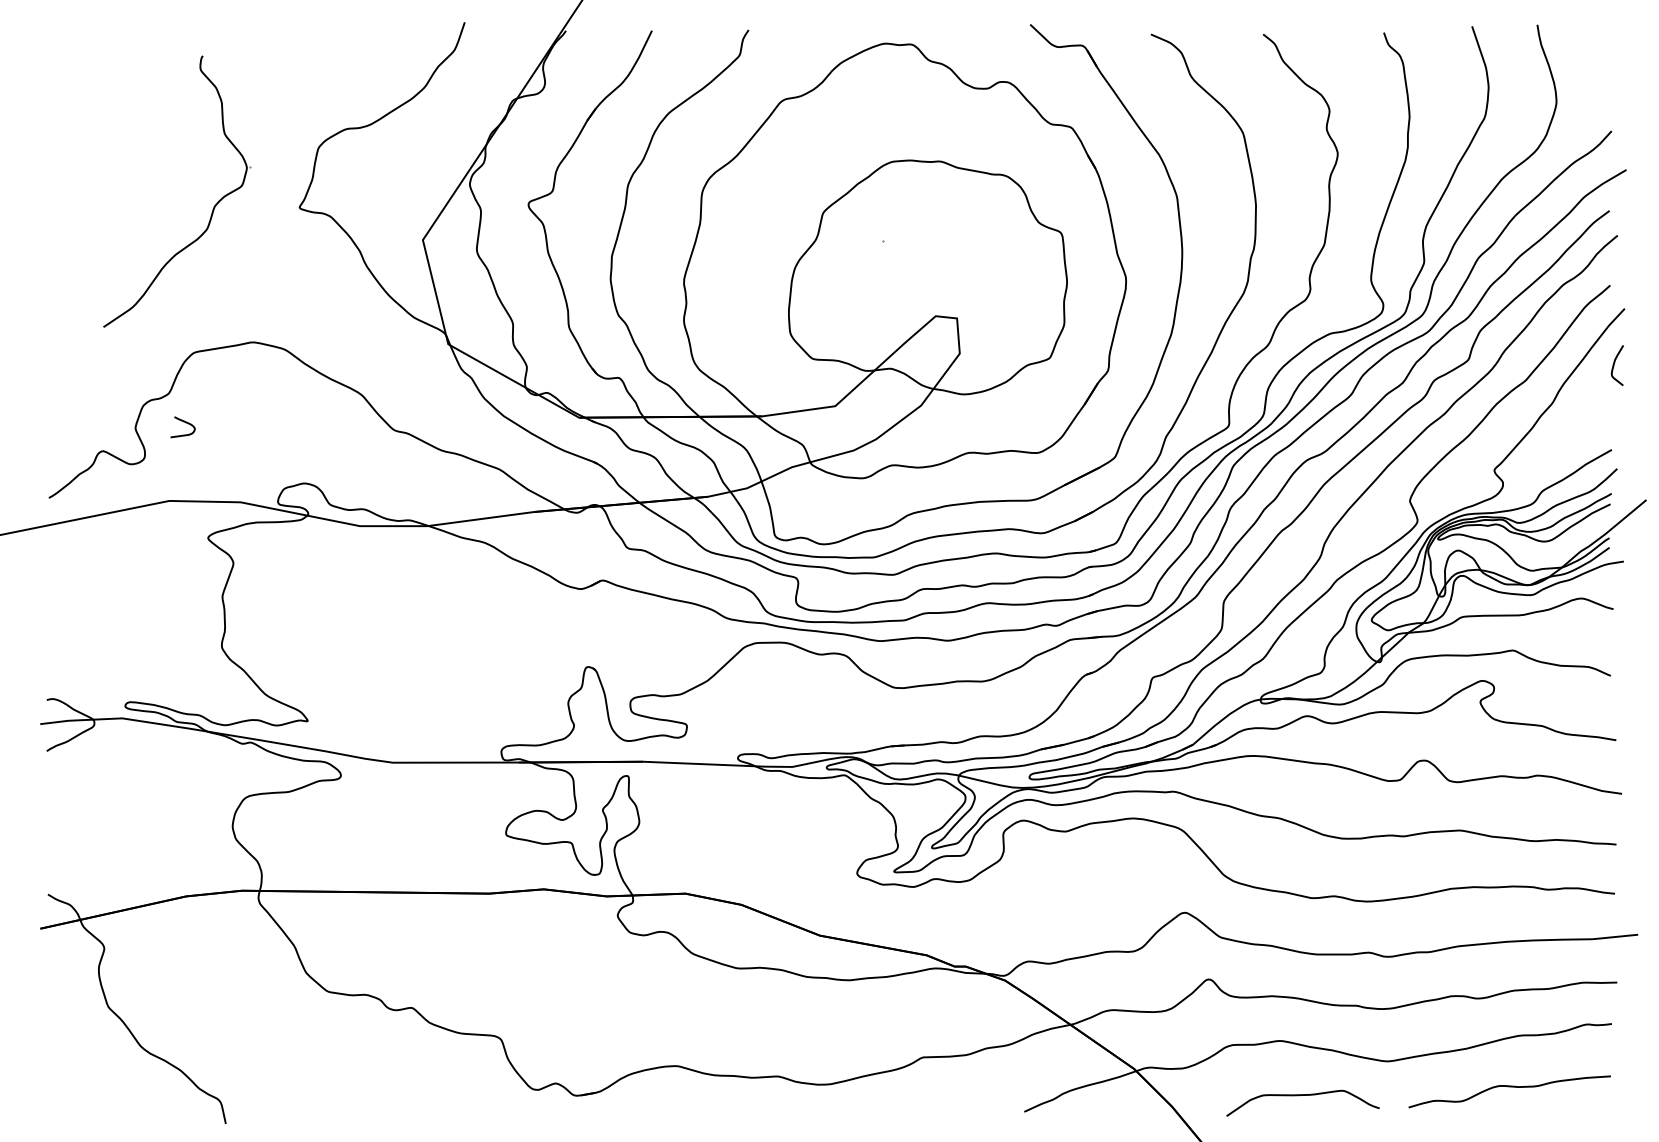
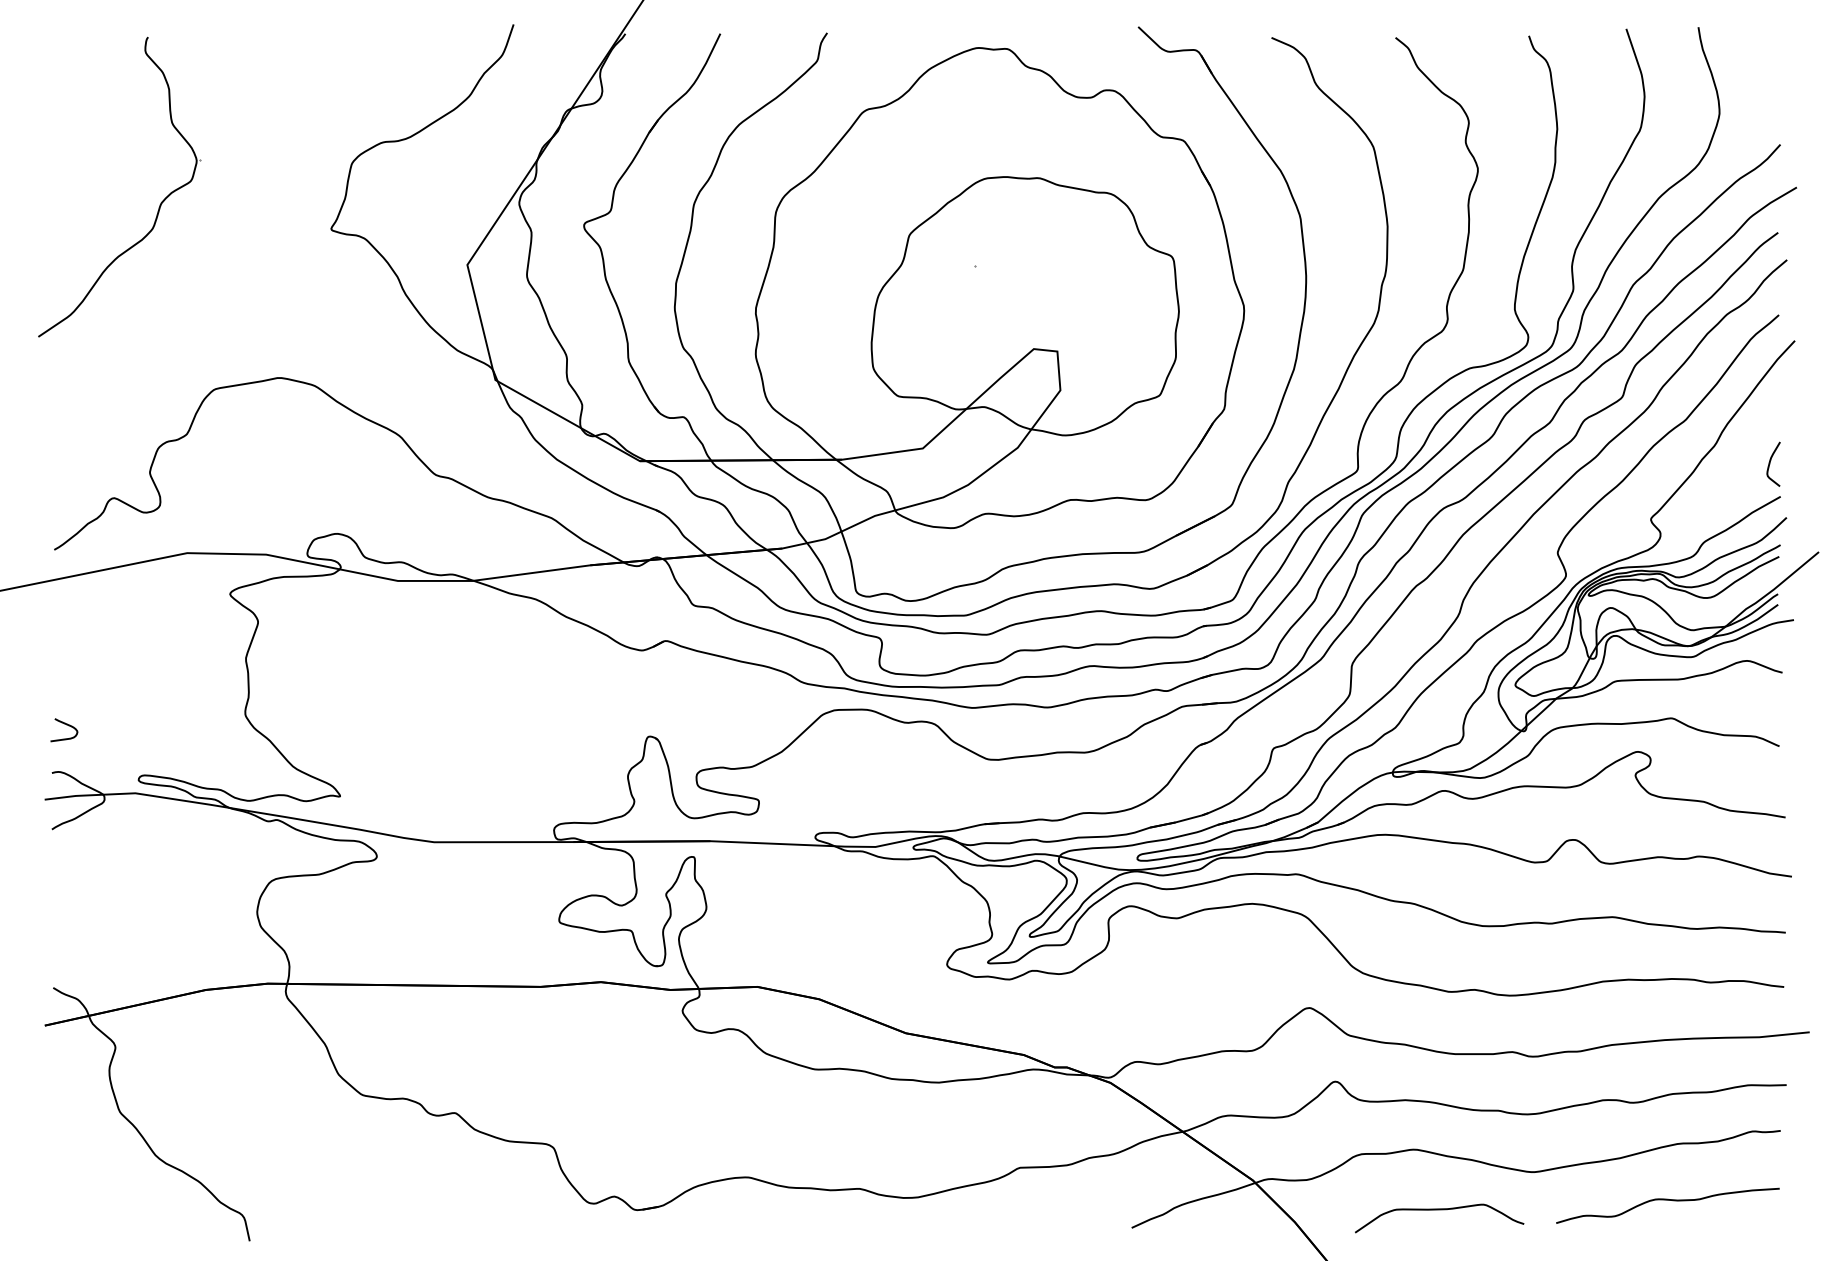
part: (213, 206) -> (159, 203), moved
curve: (1614, 365) -> (1770, 464), moved
curve: (185, 423) -> (67, 726), moved

